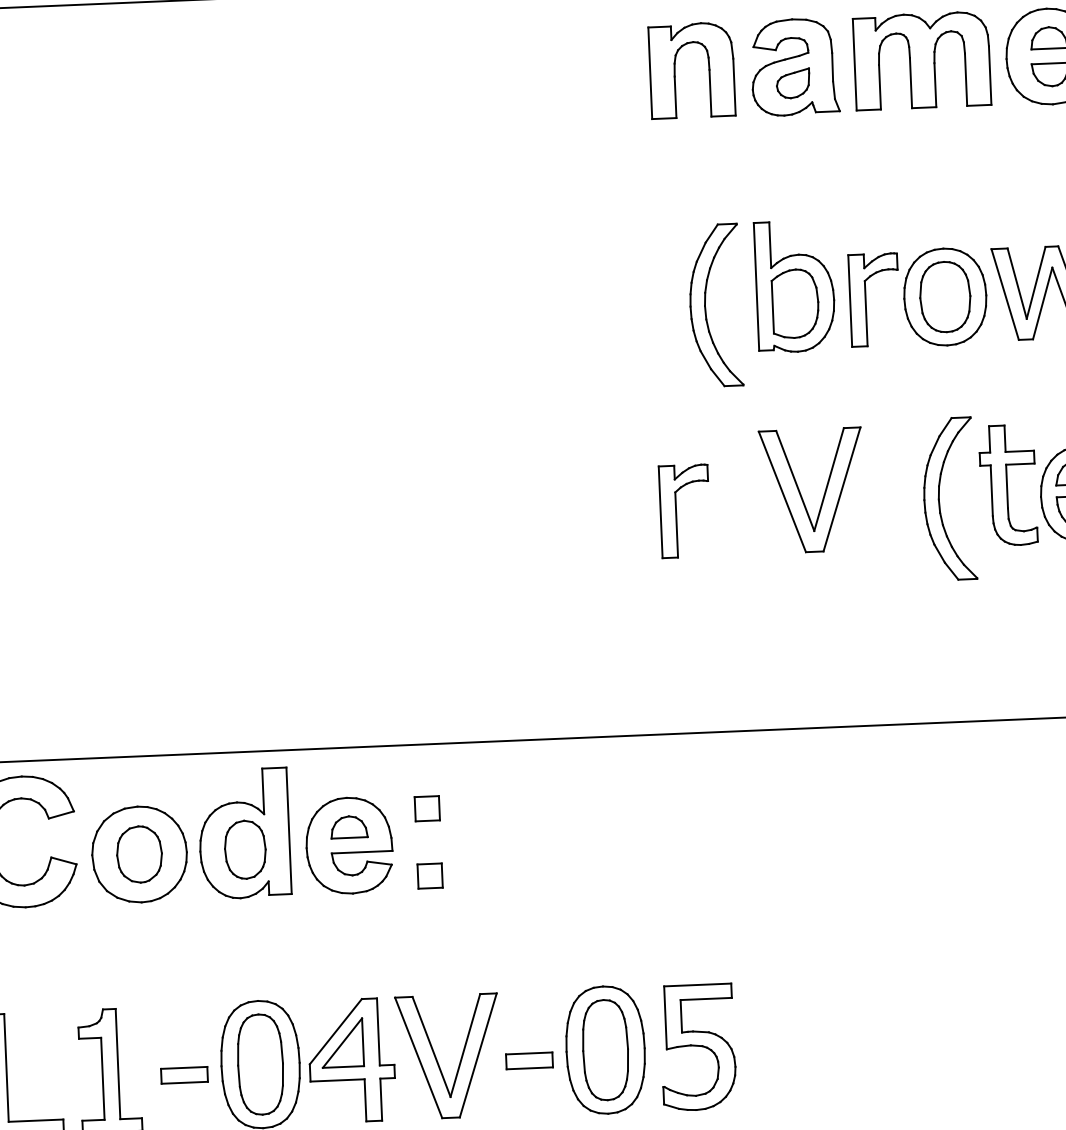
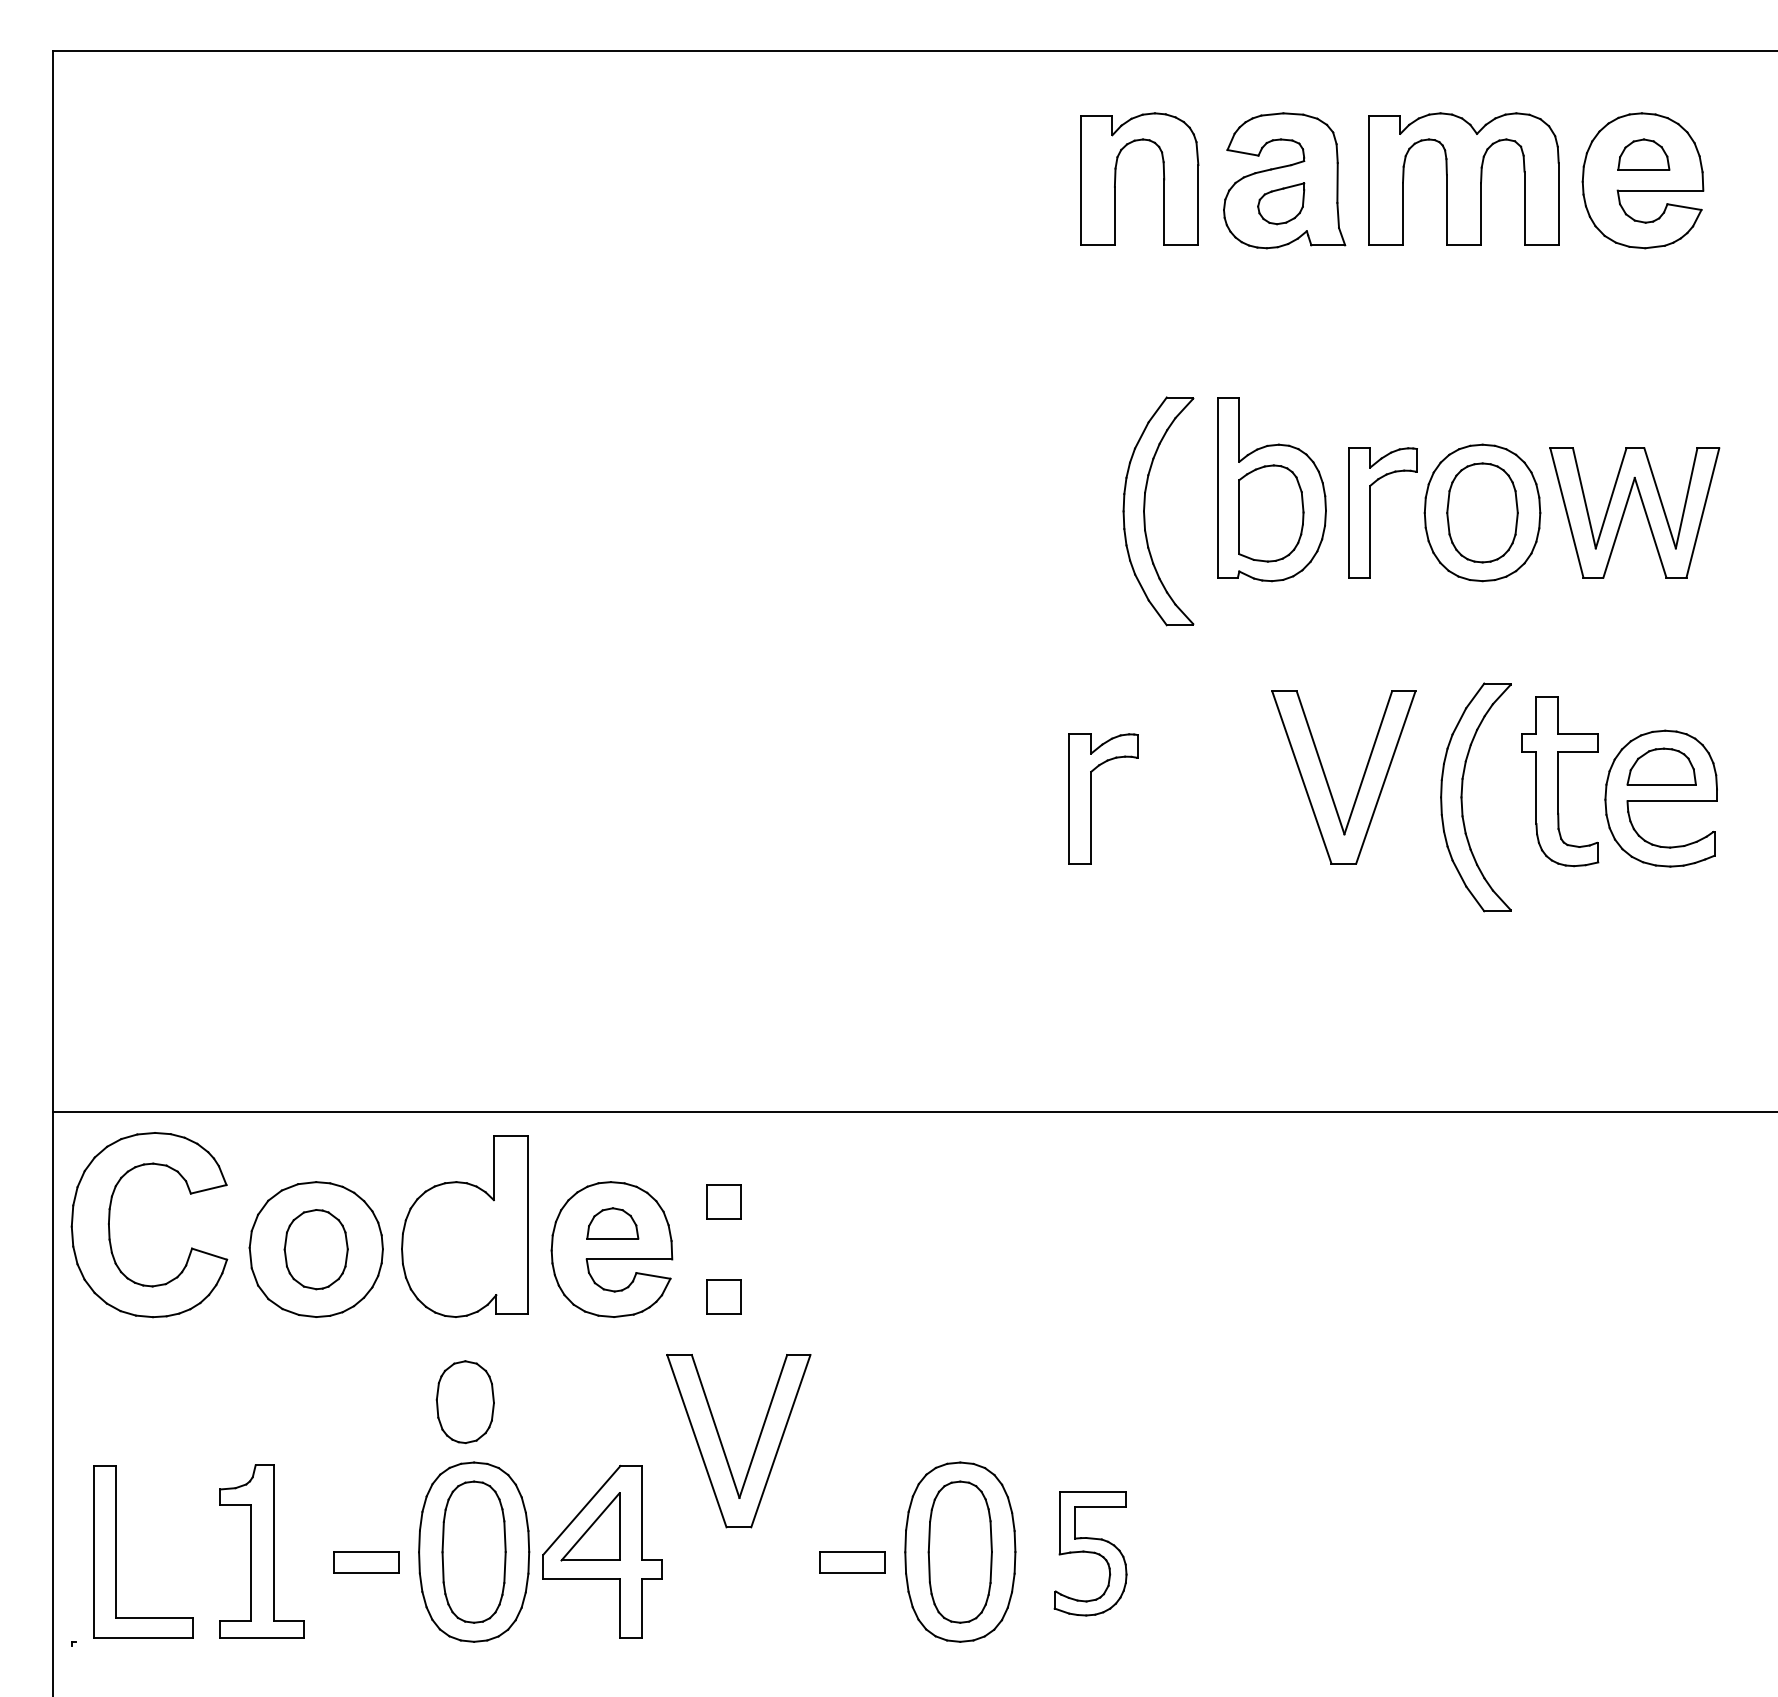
part: (801, 494) -> (1328, 782), moved
part: (244, 850) -> (464, 1402), moved
part: (698, 1047) -> (1090, 1553), size x0.7
part: (437, 1060) -> (723, 1446), moved

